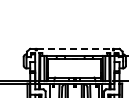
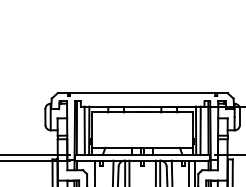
line: (75, 48) -> (143, 92), dashed -> solid

